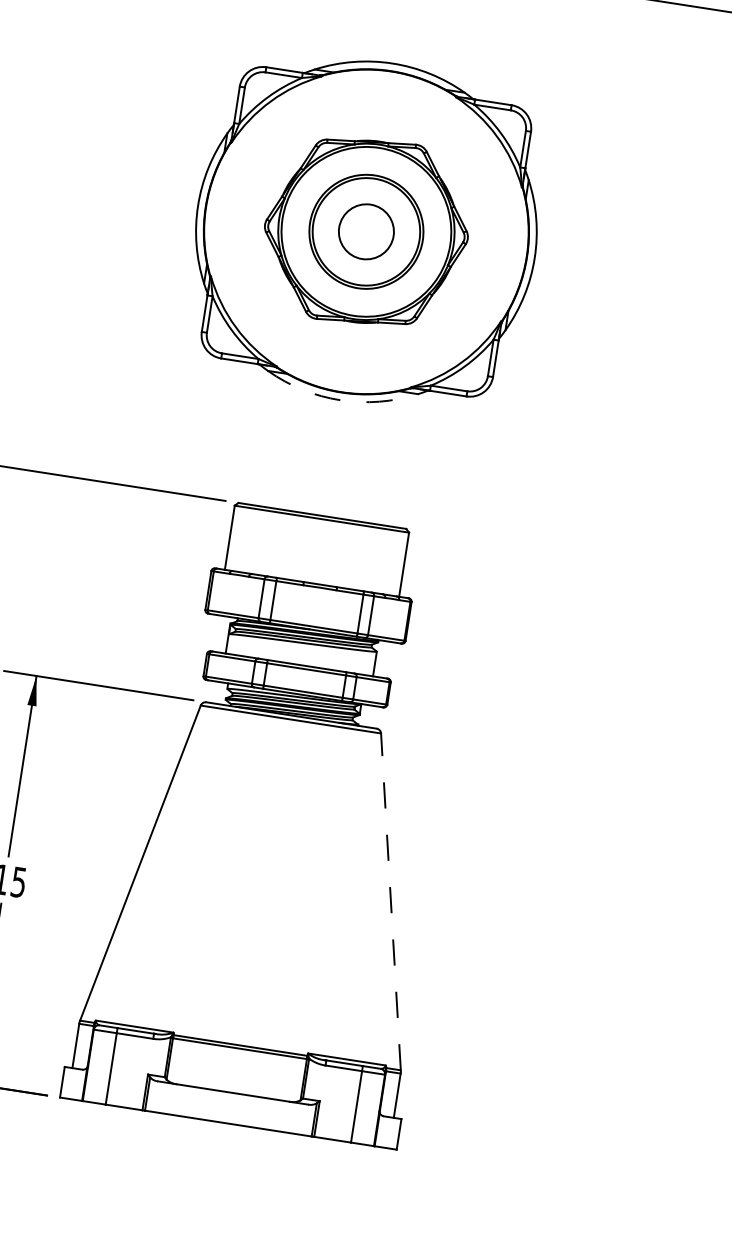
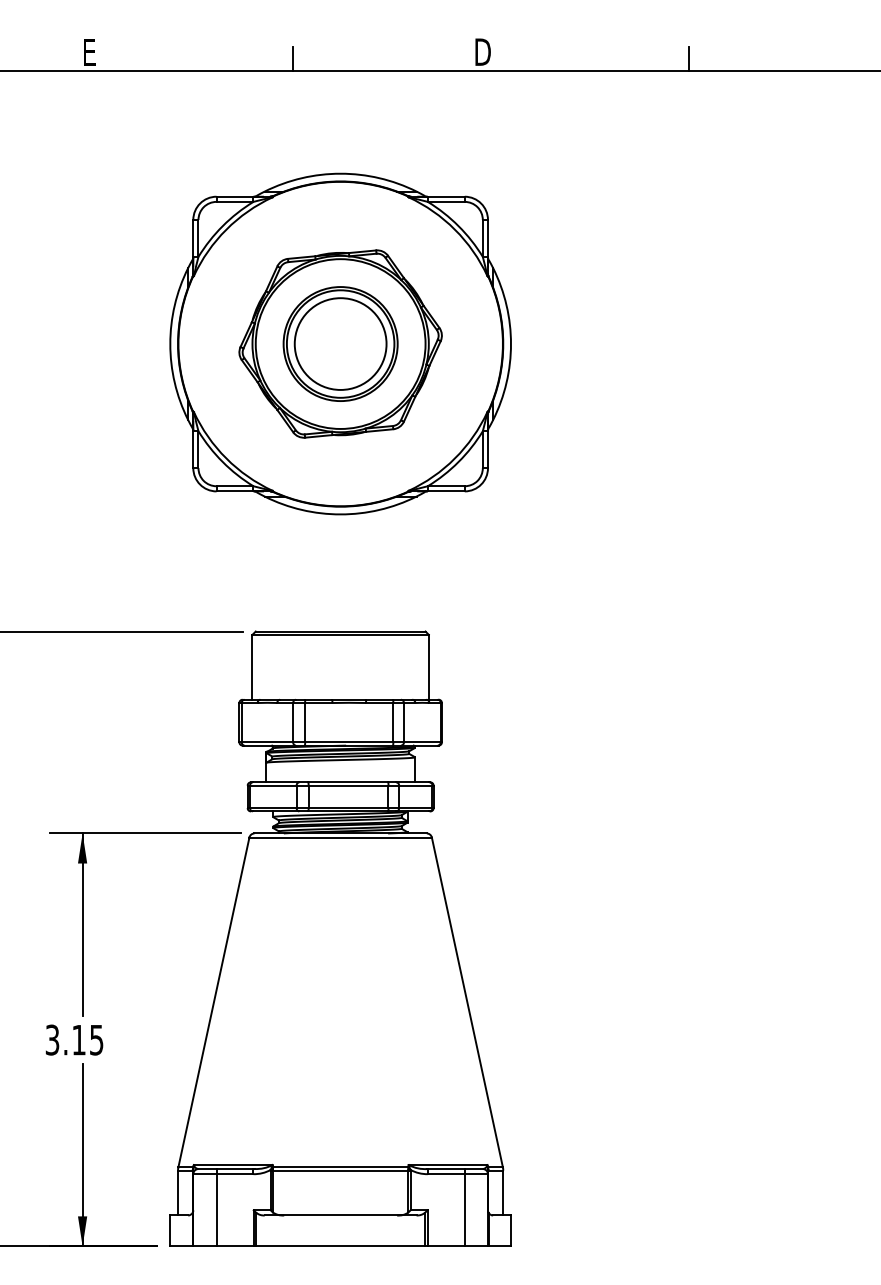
circle: (366, 231) -> (340, 343), size x1.67
arc: (340, 400) -> (340, 514), dashed -> solid
line: (391, 901) -> (467, 1002), dashed -> solid

